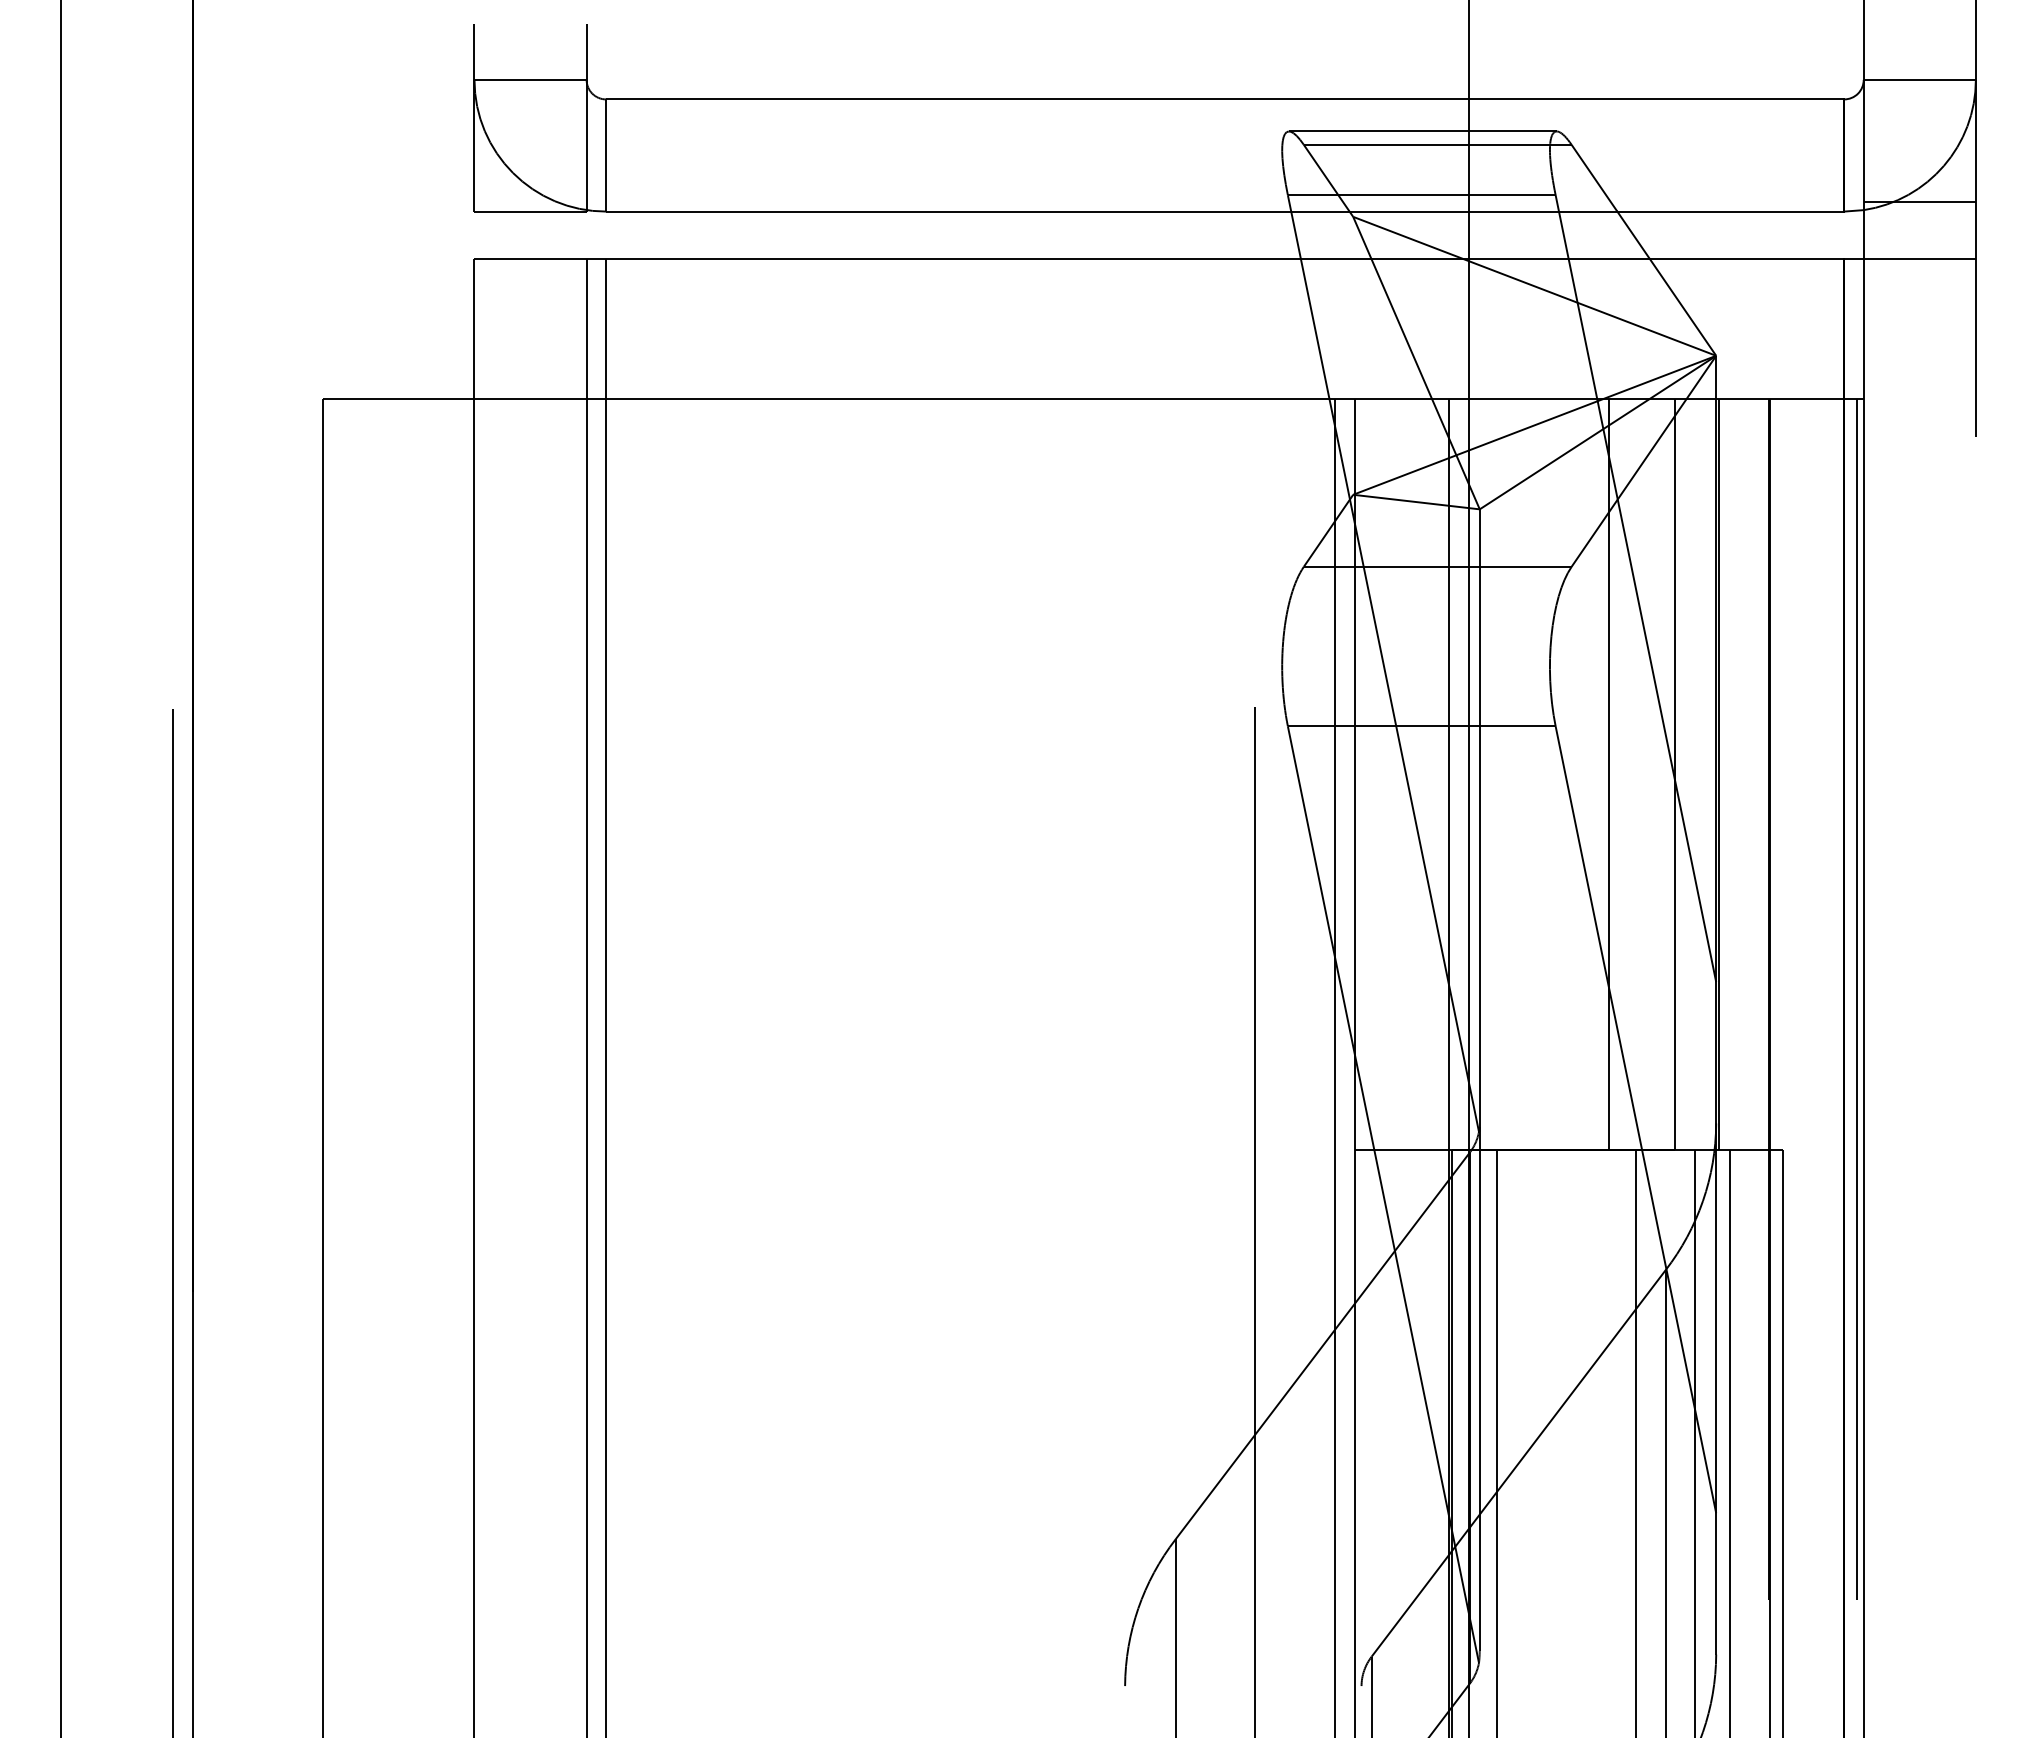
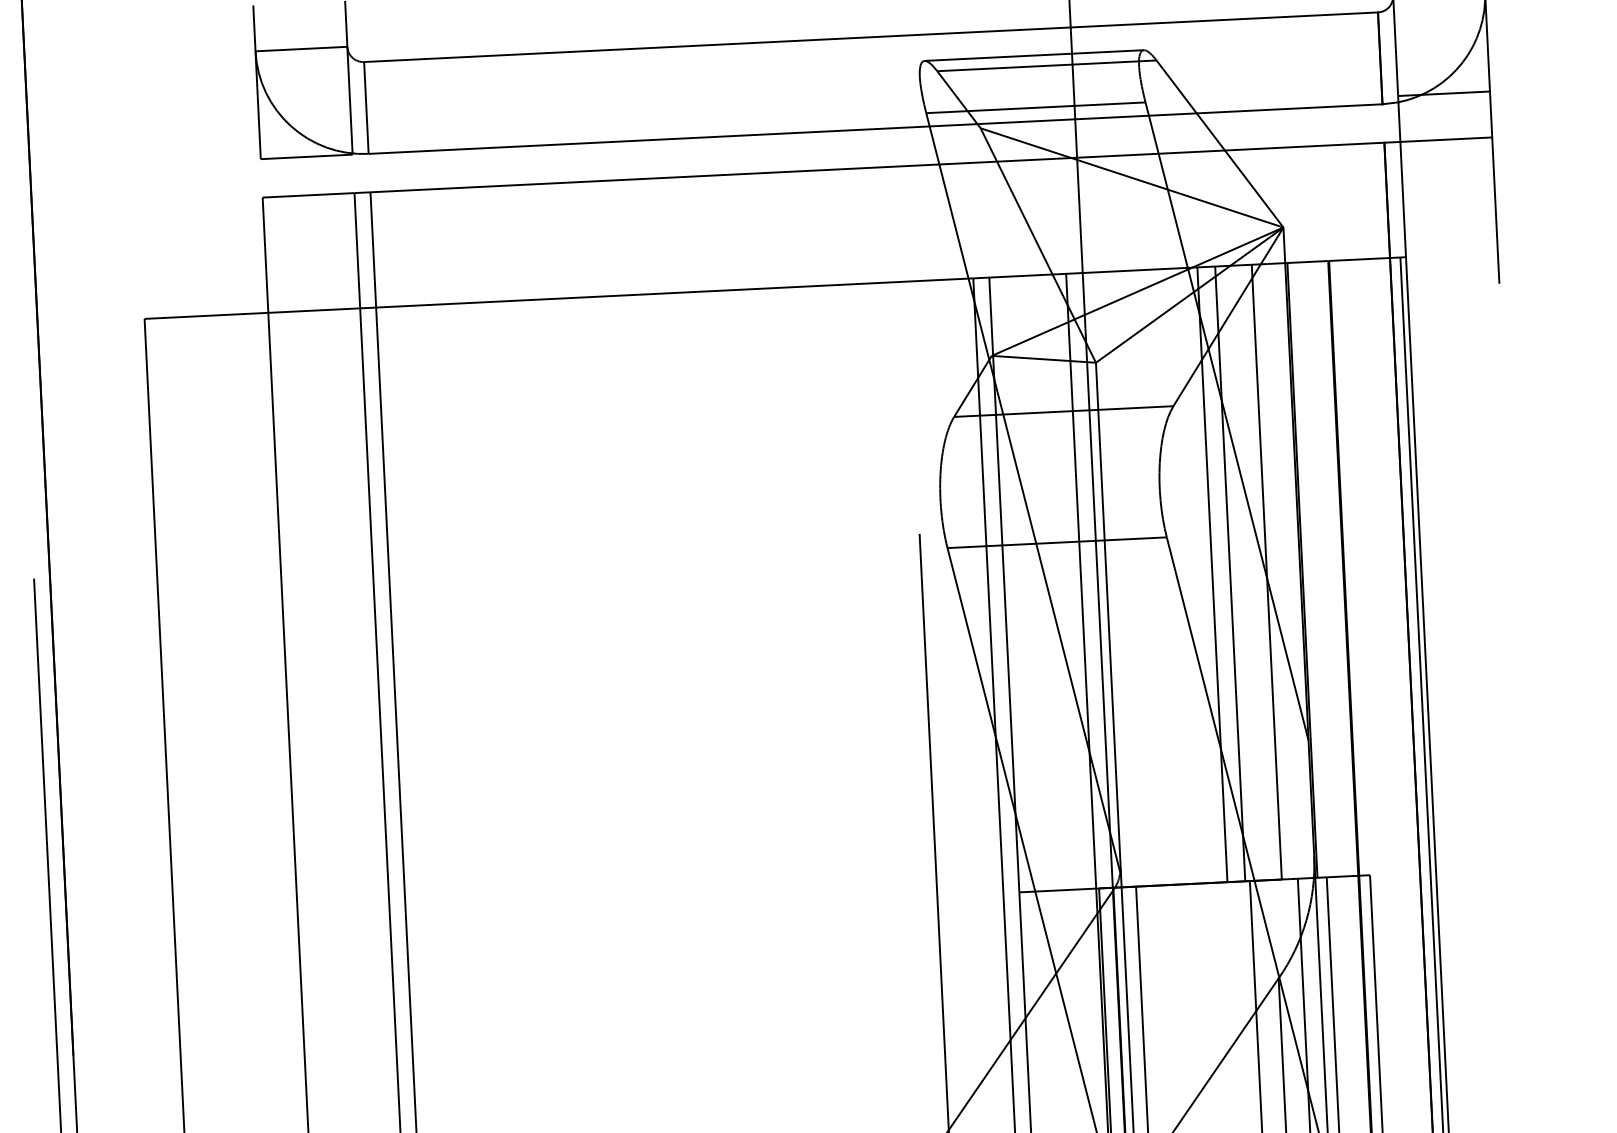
line: (1630, 774) -> (1230, 573), added

